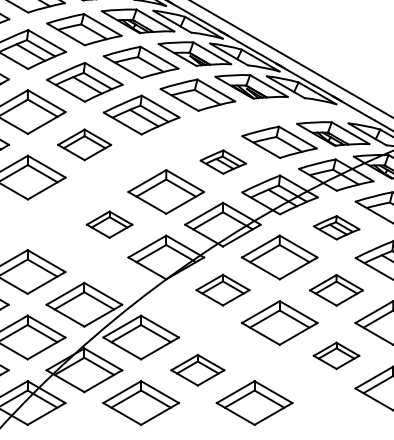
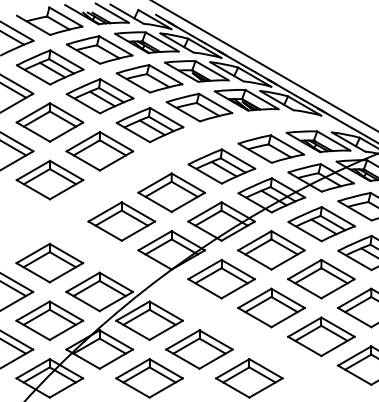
part: (84, 145) -> (99, 151), size x1.43
part: (222, 162) -> (221, 166), size x1.67
part: (109, 224) -> (121, 221), size x1.67
part: (336, 228) -> (321, 224), size x1.67
part: (222, 289) -> (221, 278), size x1.43
part: (336, 290) -> (321, 279), size x1.43
part: (336, 355) -> (321, 336), size x1.67
part: (197, 370) -> (199, 349), size x1.43

